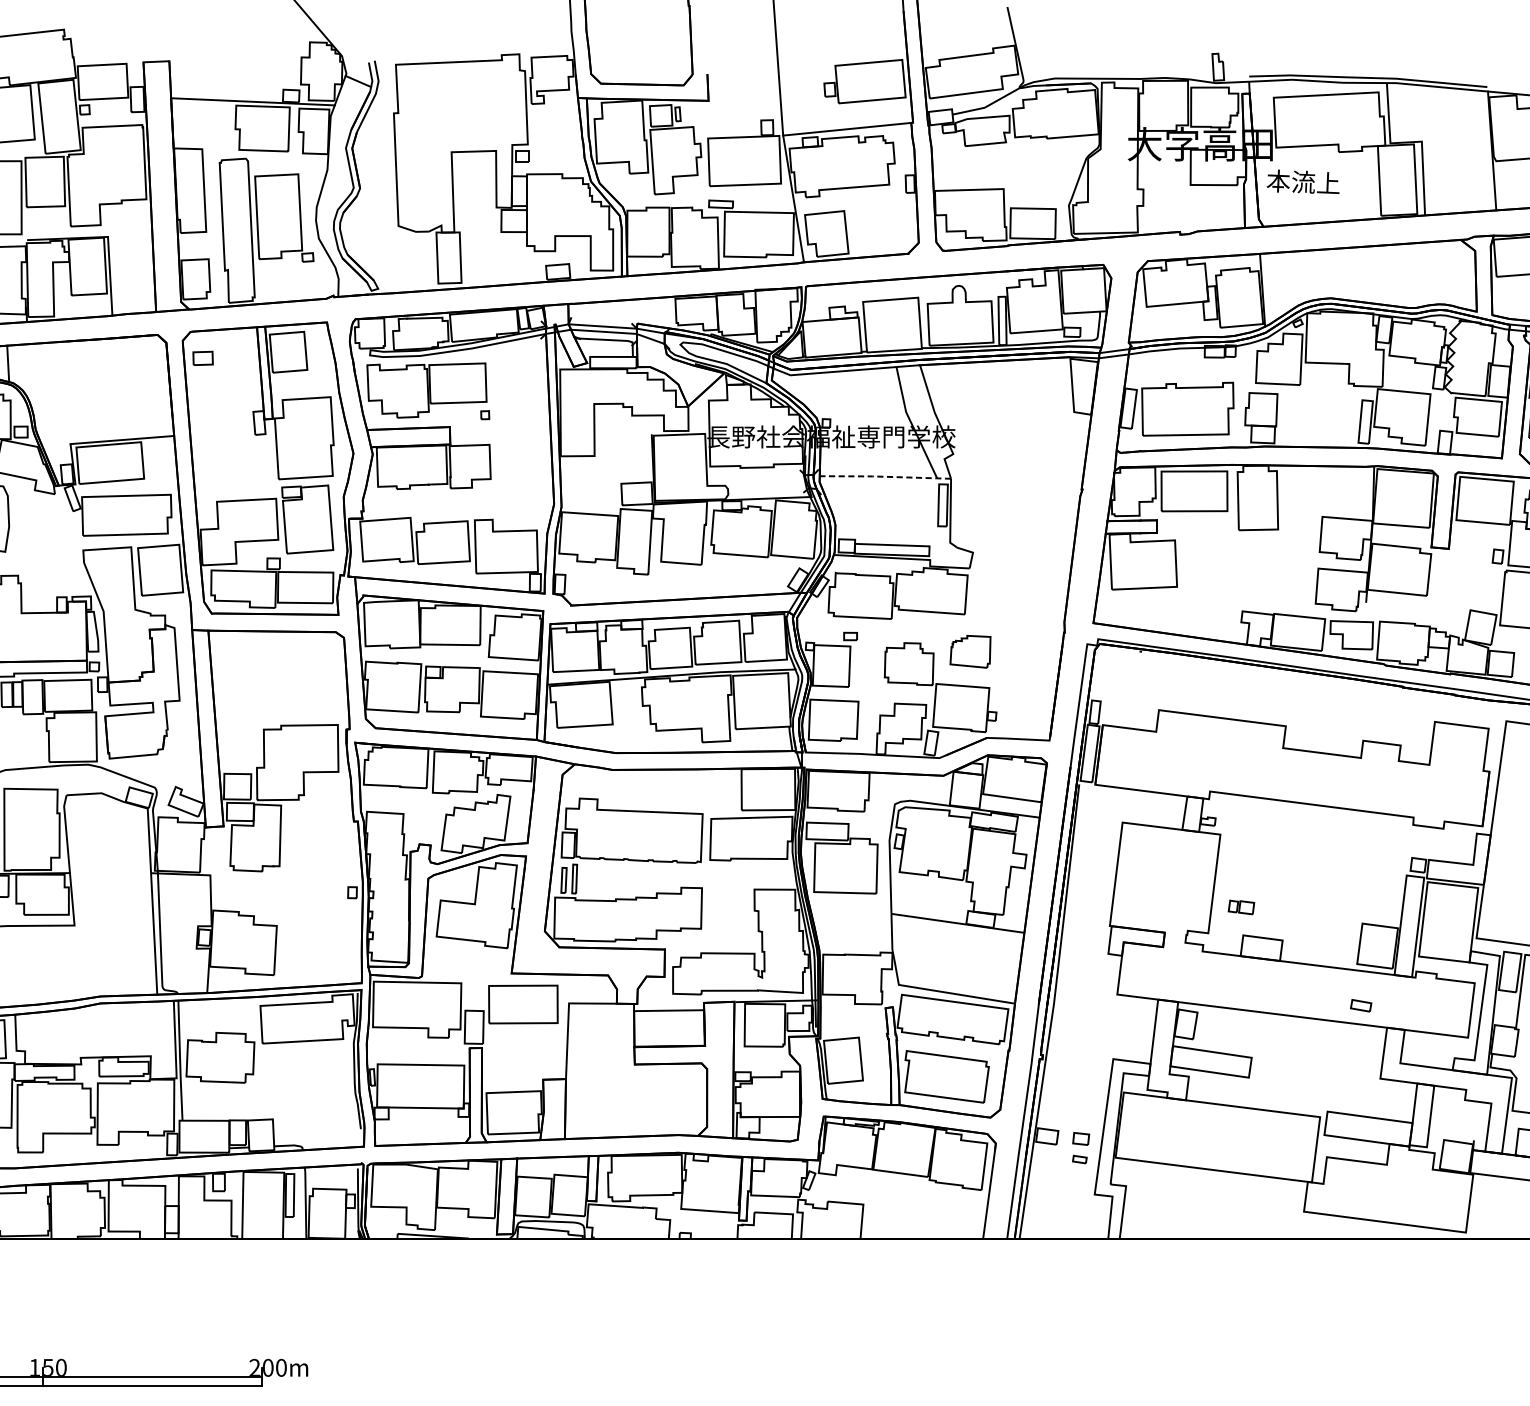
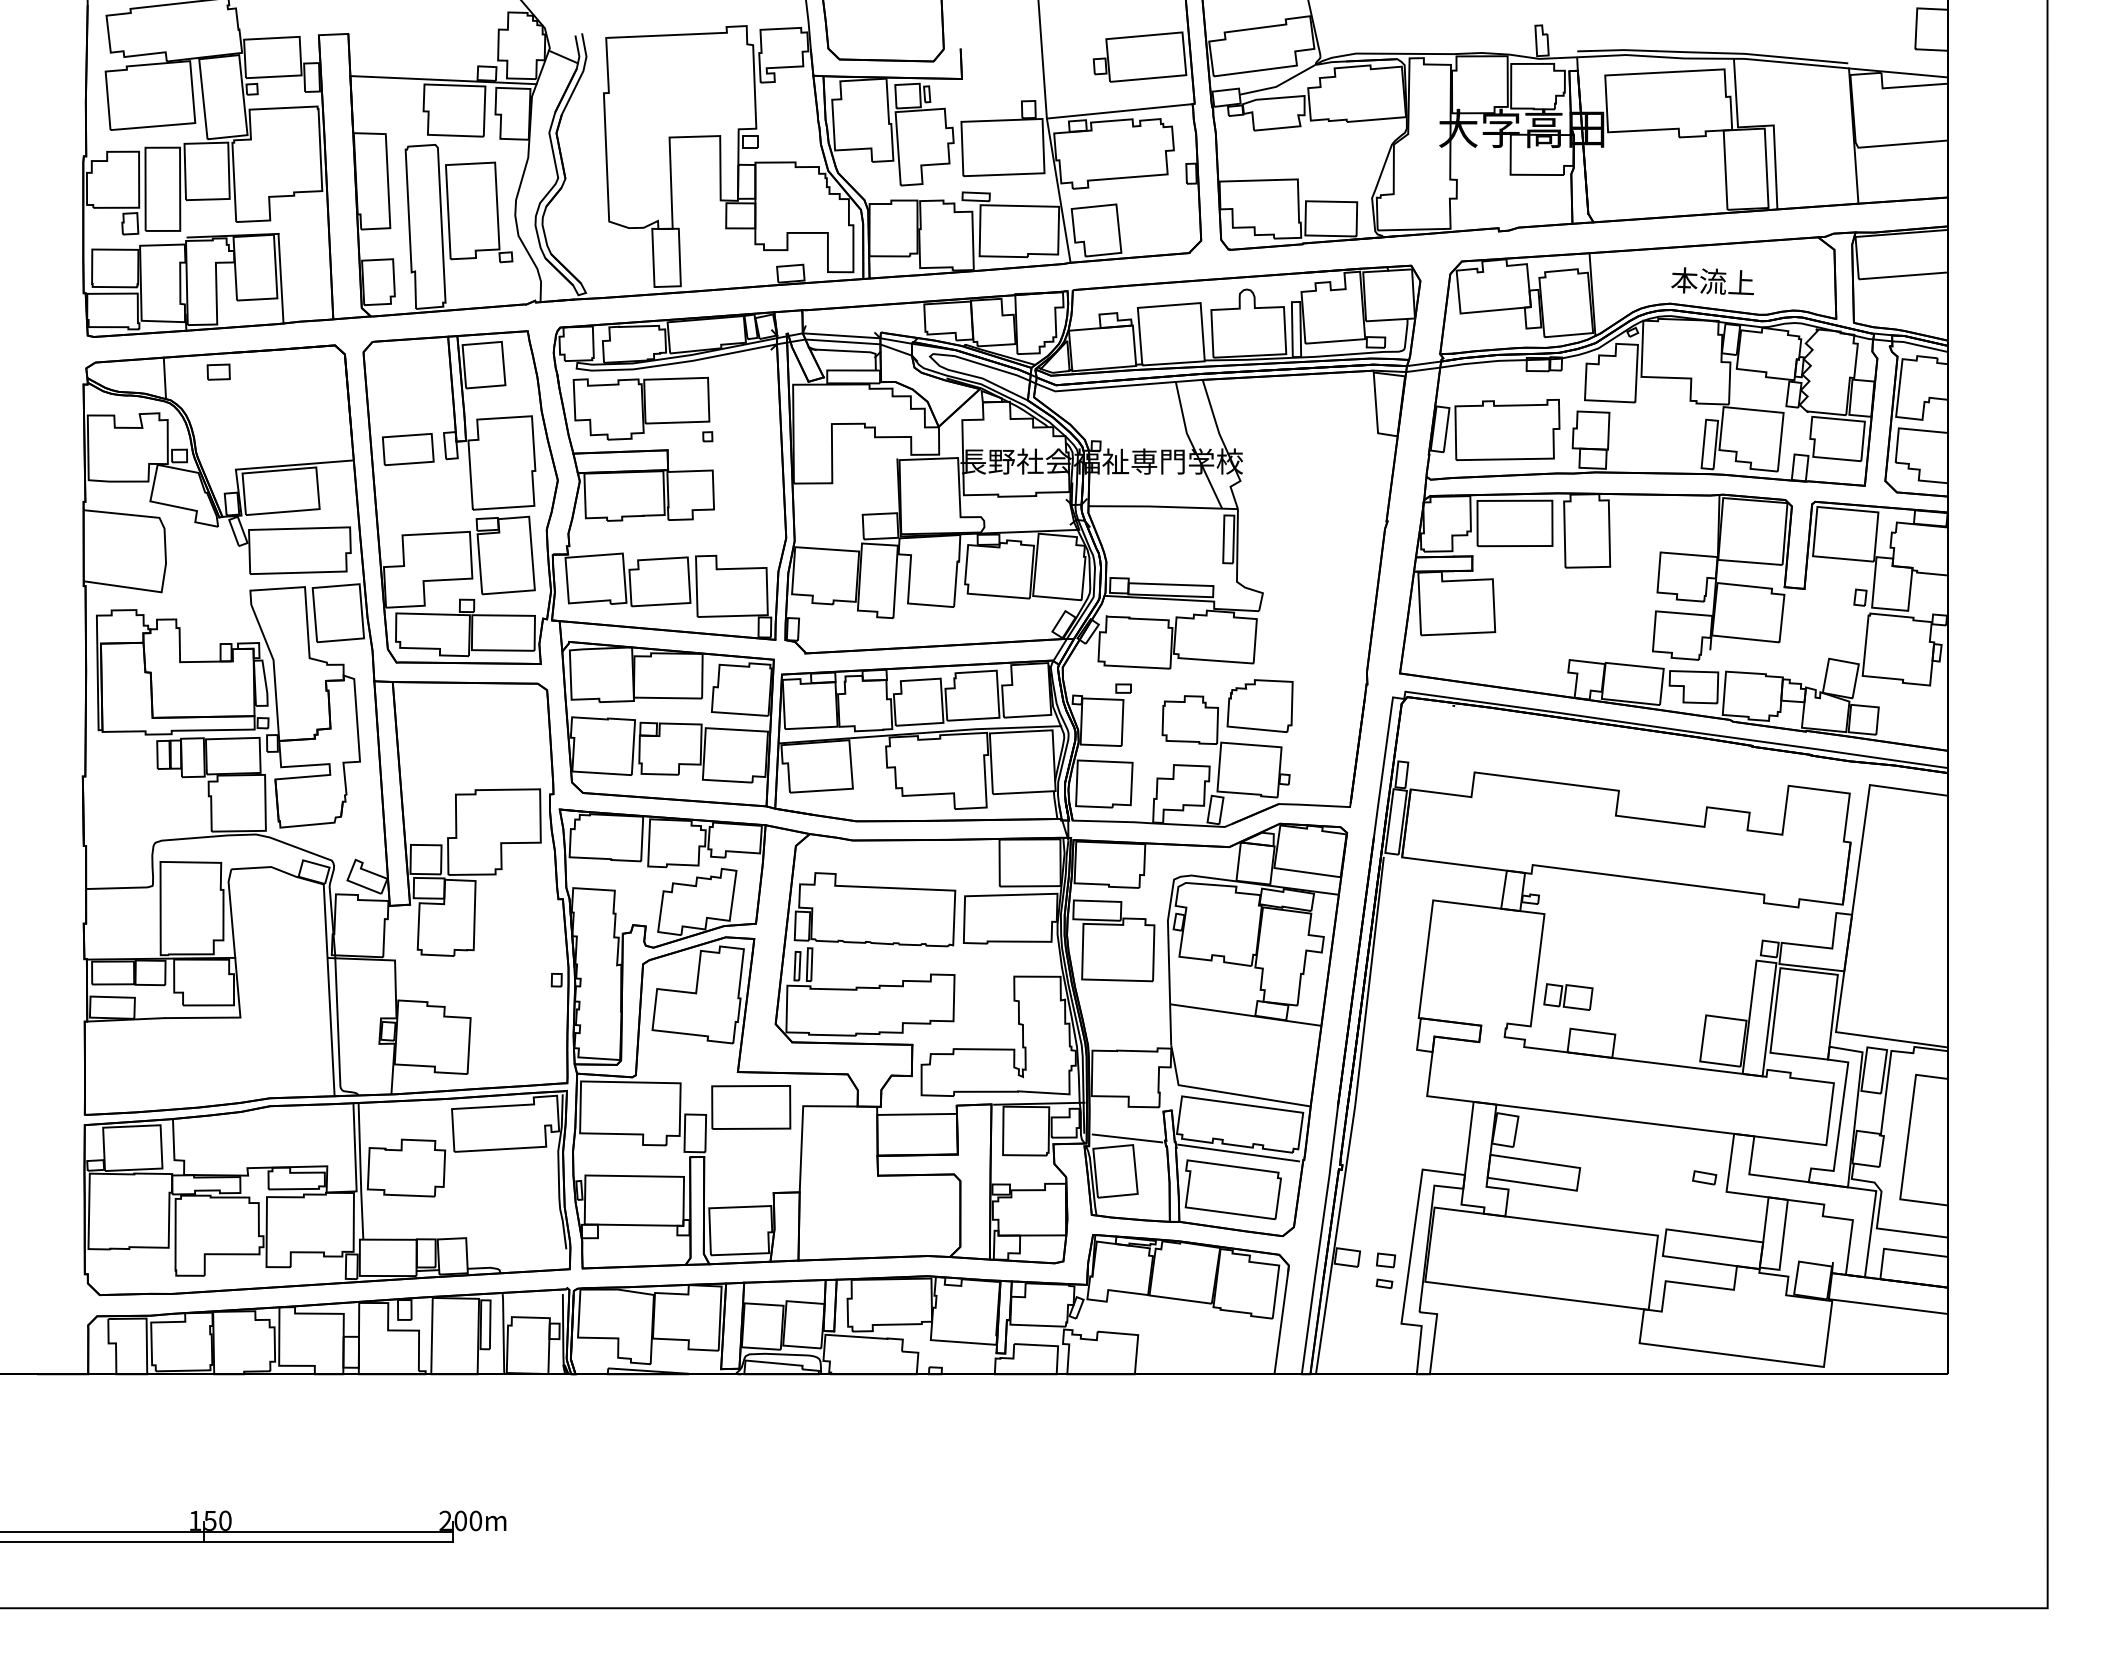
text: (1303, 182) -> (1712, 281), moved
part: (202, 357) -> (218, 371), moved
part: (222, 426) -> (408, 449), added
line: (884, 476) -> (1162, 506), dashed -> solid
part: (970, 651) -> (1259, 705), size x1.43
part: (1241, 907) -> (1568, 996), size x1.67
part: (1361, 1005) -> (1704, 1177), moved
line: (854, 1031) -> (1127, 1138), added
line: (951, 1044) -> (1238, 1152), added

